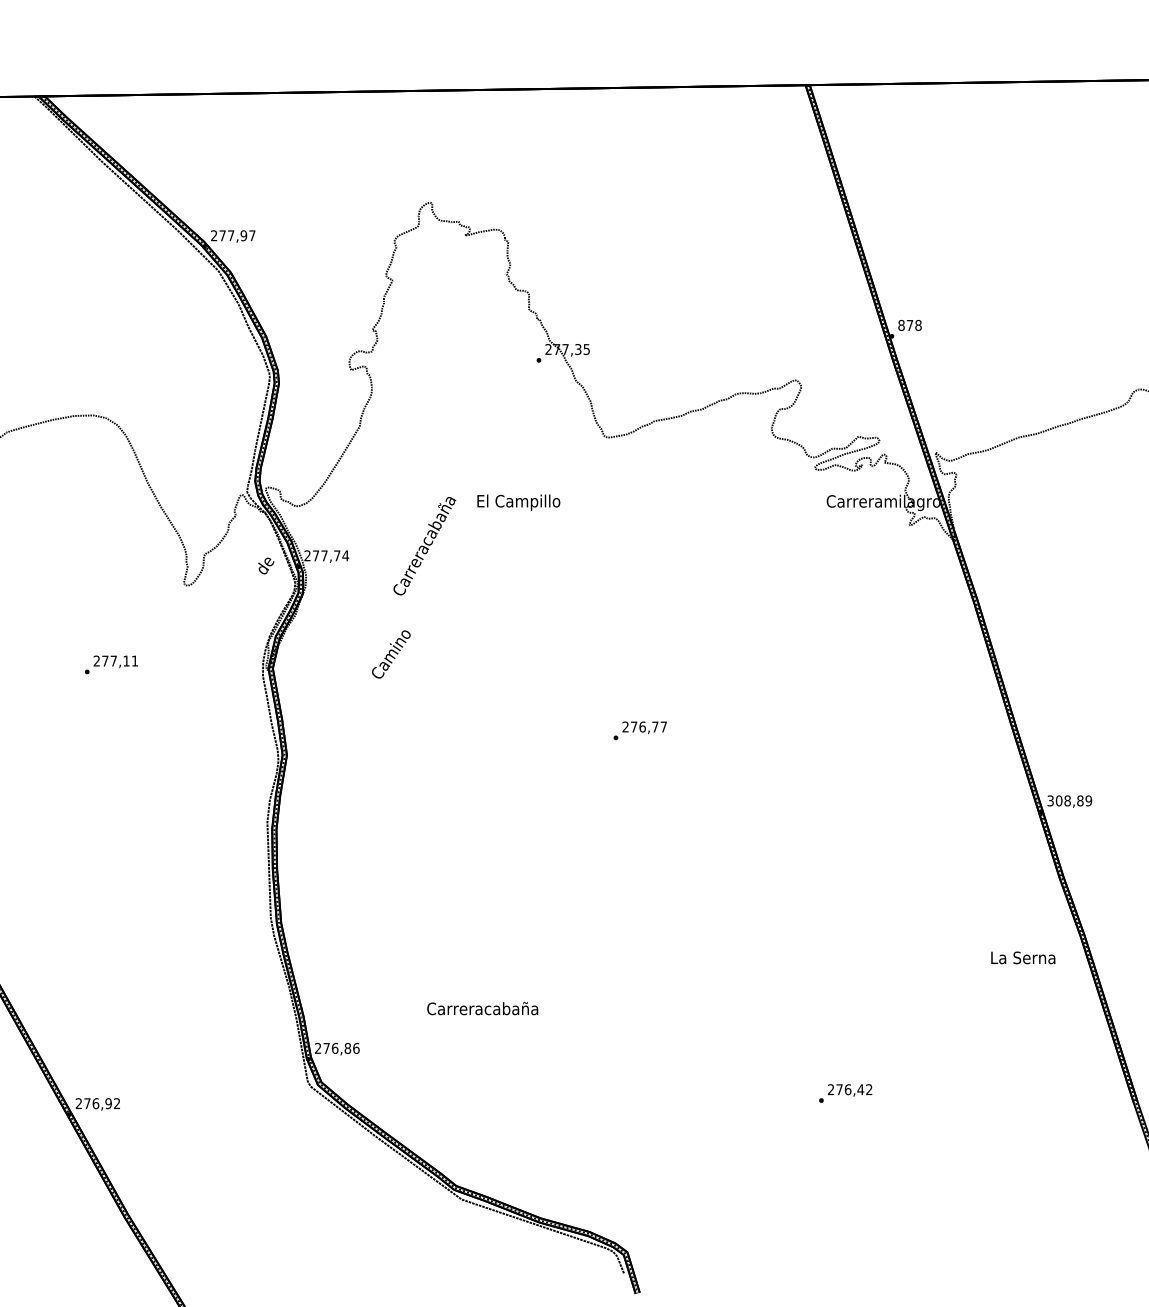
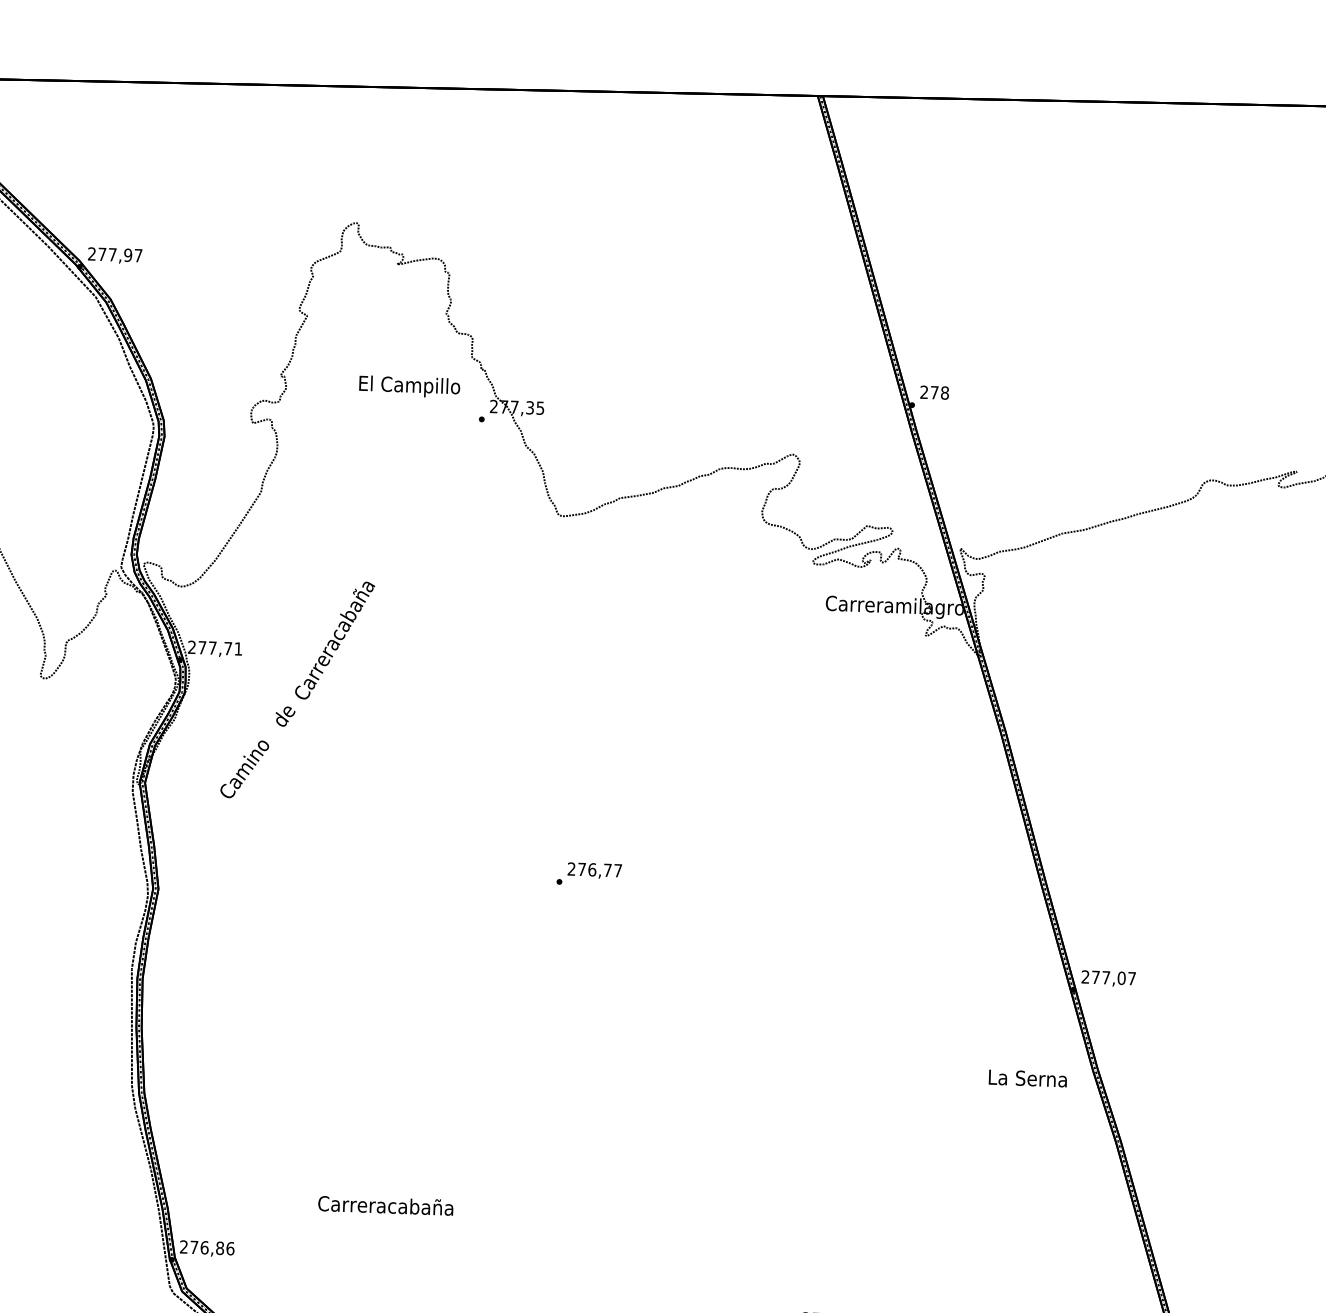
text: (901, 325) -> (924, 392), 878 -> 278
text: (518, 502) -> (409, 386), moved
text: (345, 555) -> (238, 648), 277,74 -> 277,71
text: (266, 565) -> (285, 715), moved
text: (391, 654) -> (244, 769), moved
text: (1069, 800) -> (1108, 977), 308,89 -> 277,07
text: (1023, 957) -> (1028, 1078), moved

